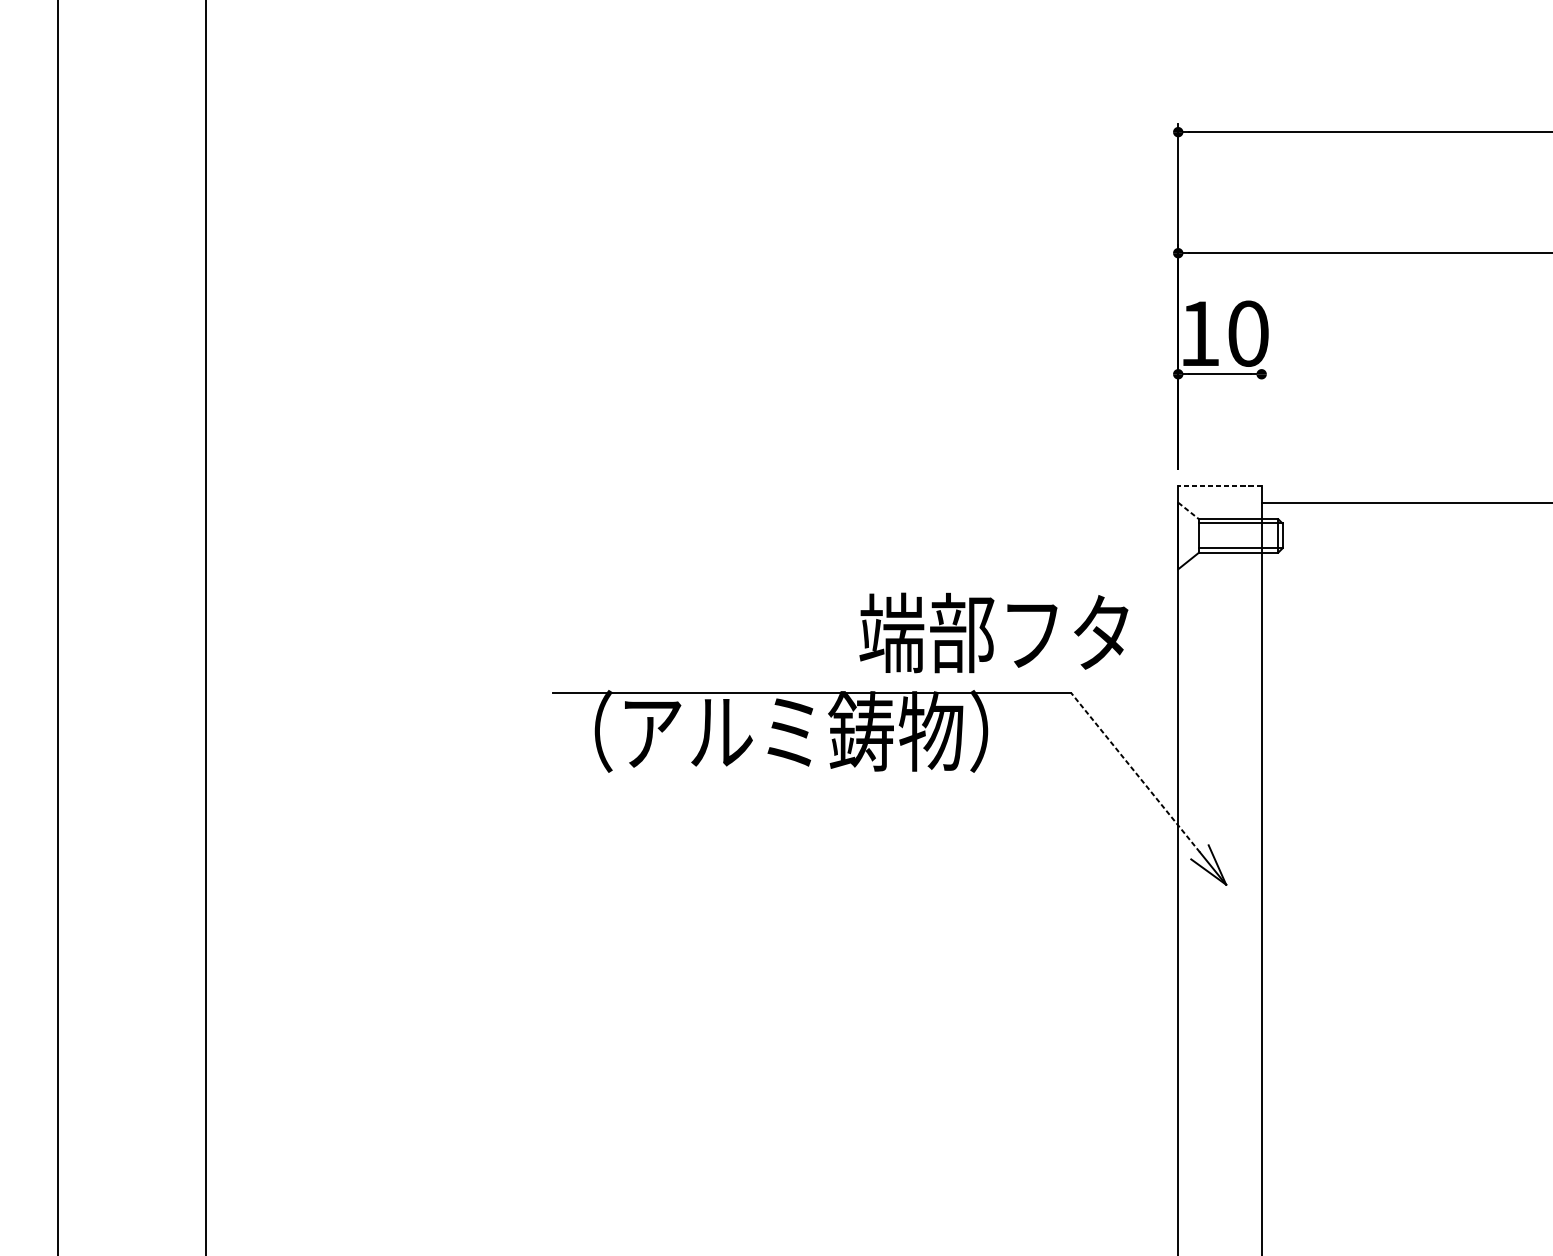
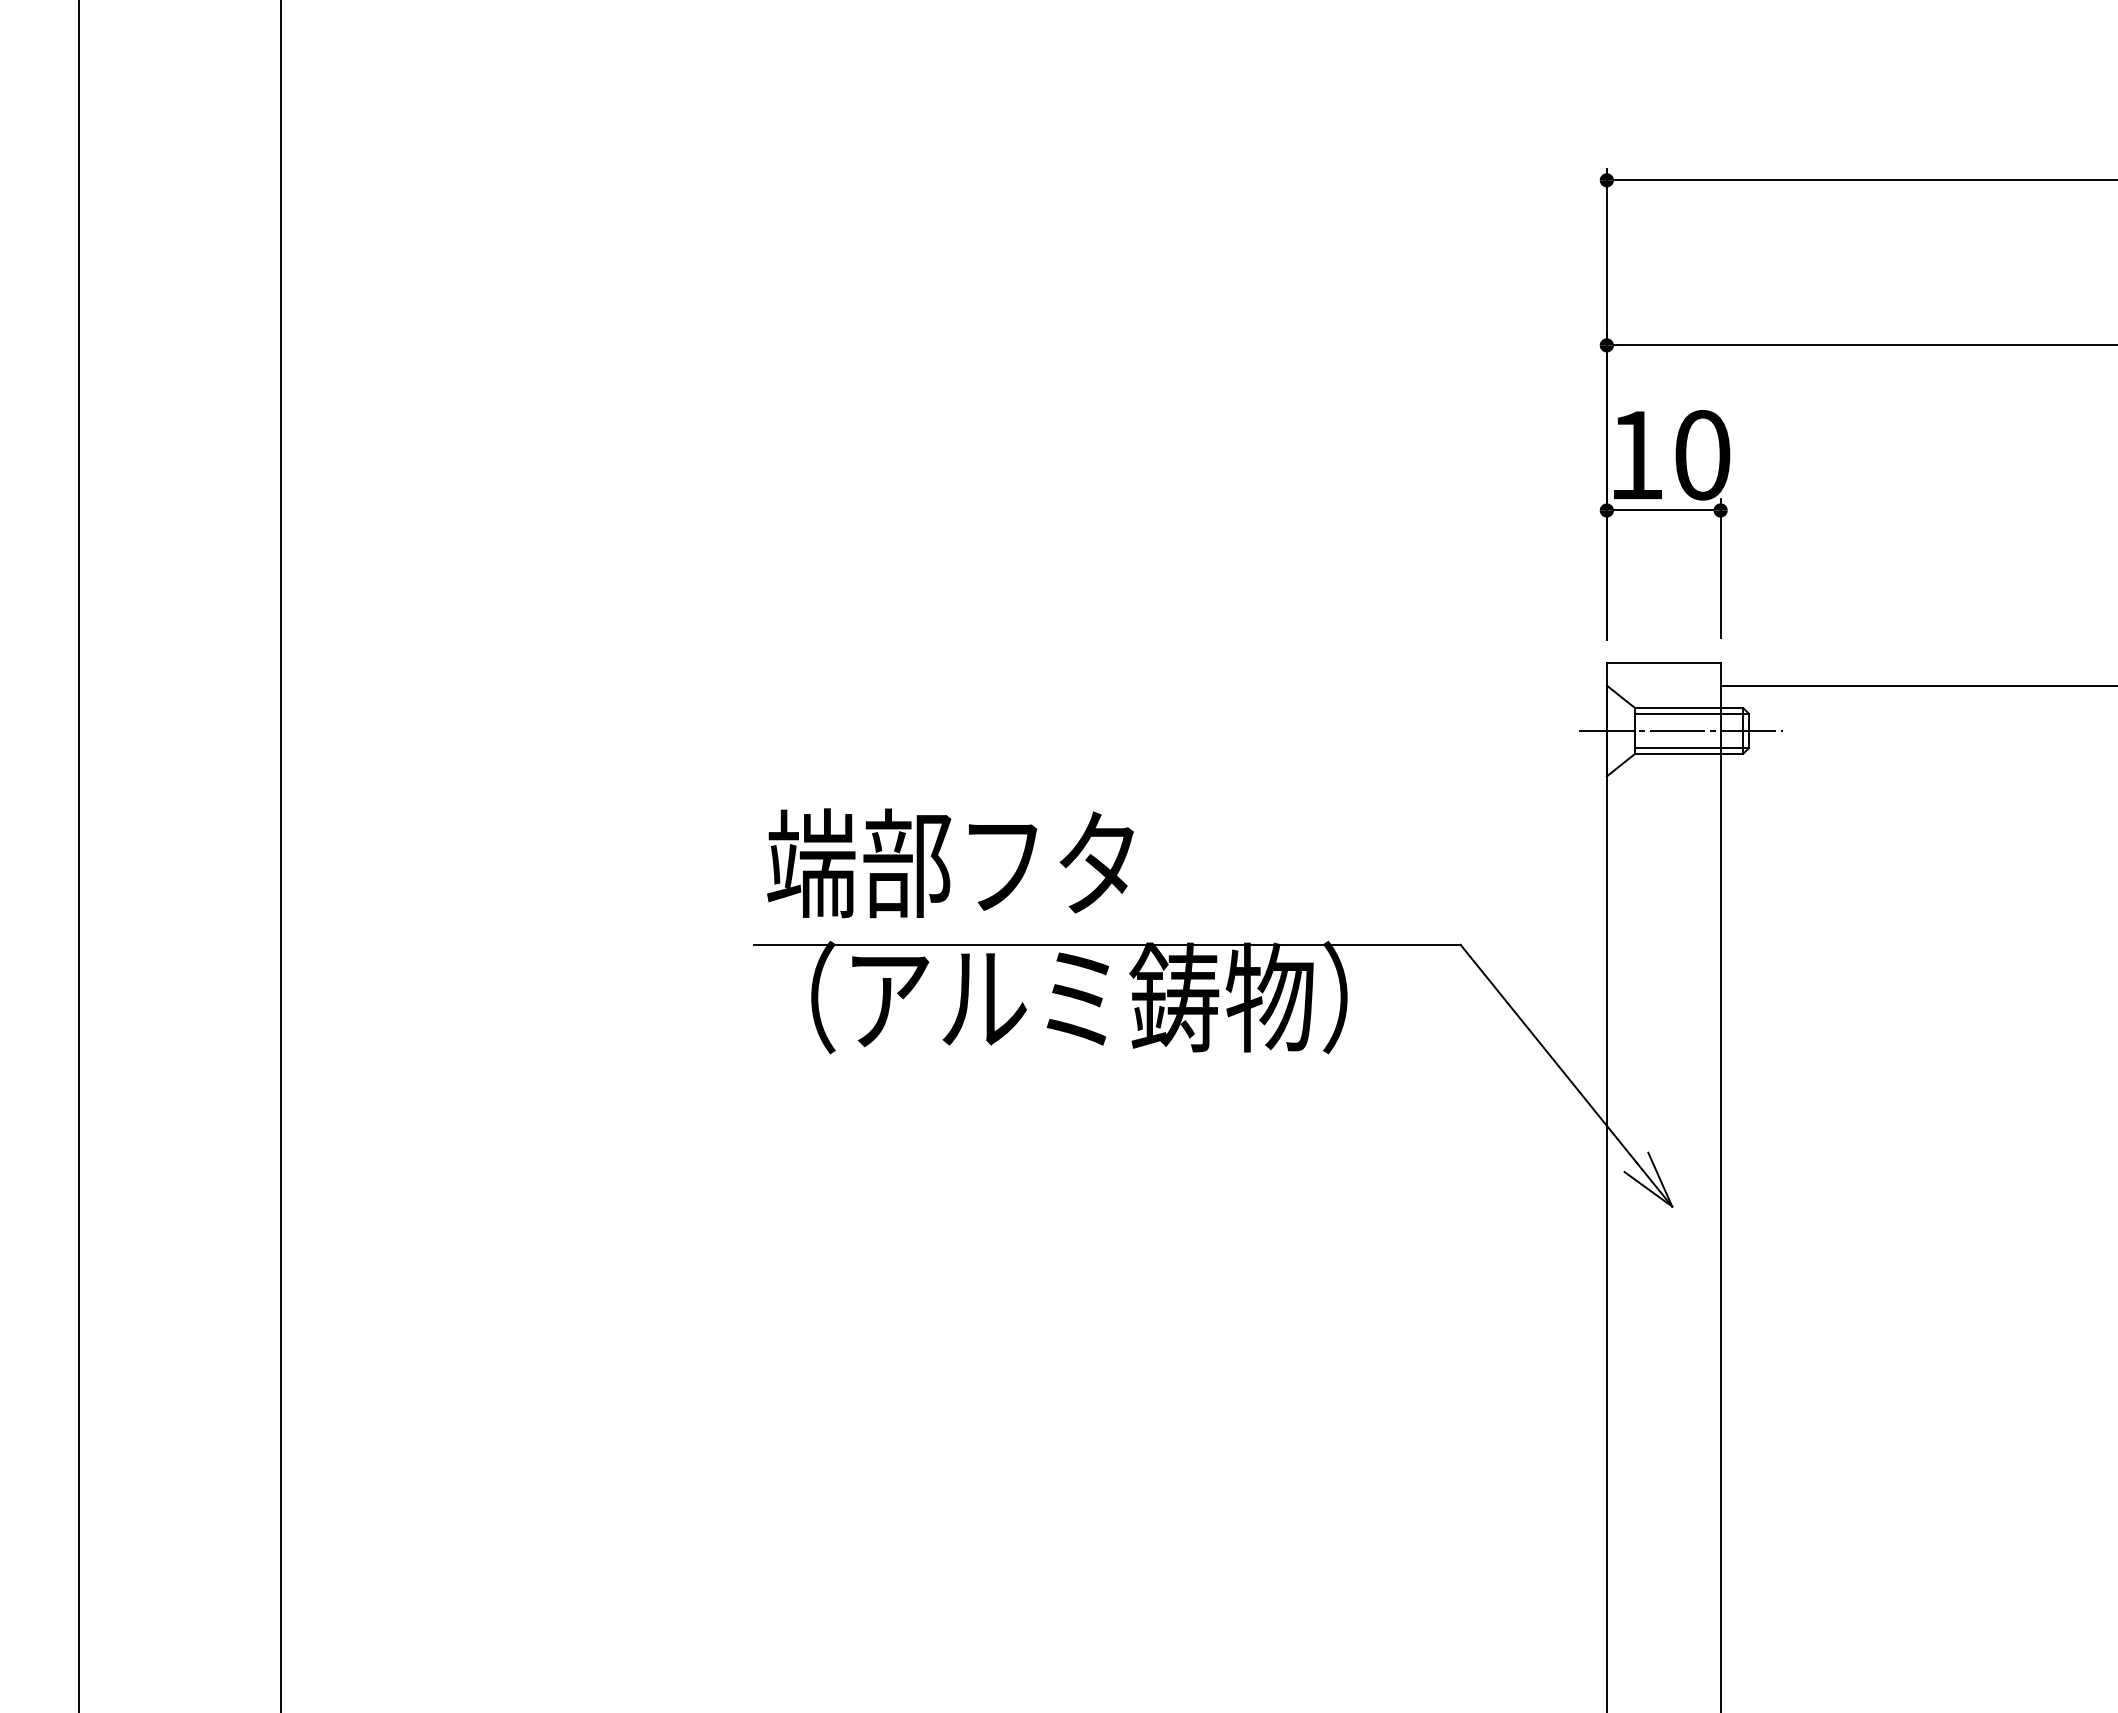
line: (1261, 416) -> (1720, 568), added
line: (1219, 485) -> (1663, 662), dashed -> solid
line: (1188, 511) -> (1621, 697), dashed -> solid
line: (1232, 535) -> (1681, 730), added
text: (993, 633) -> (950, 863), moved
line: (1135, 772) -> (1548, 1053), dashed -> solid

